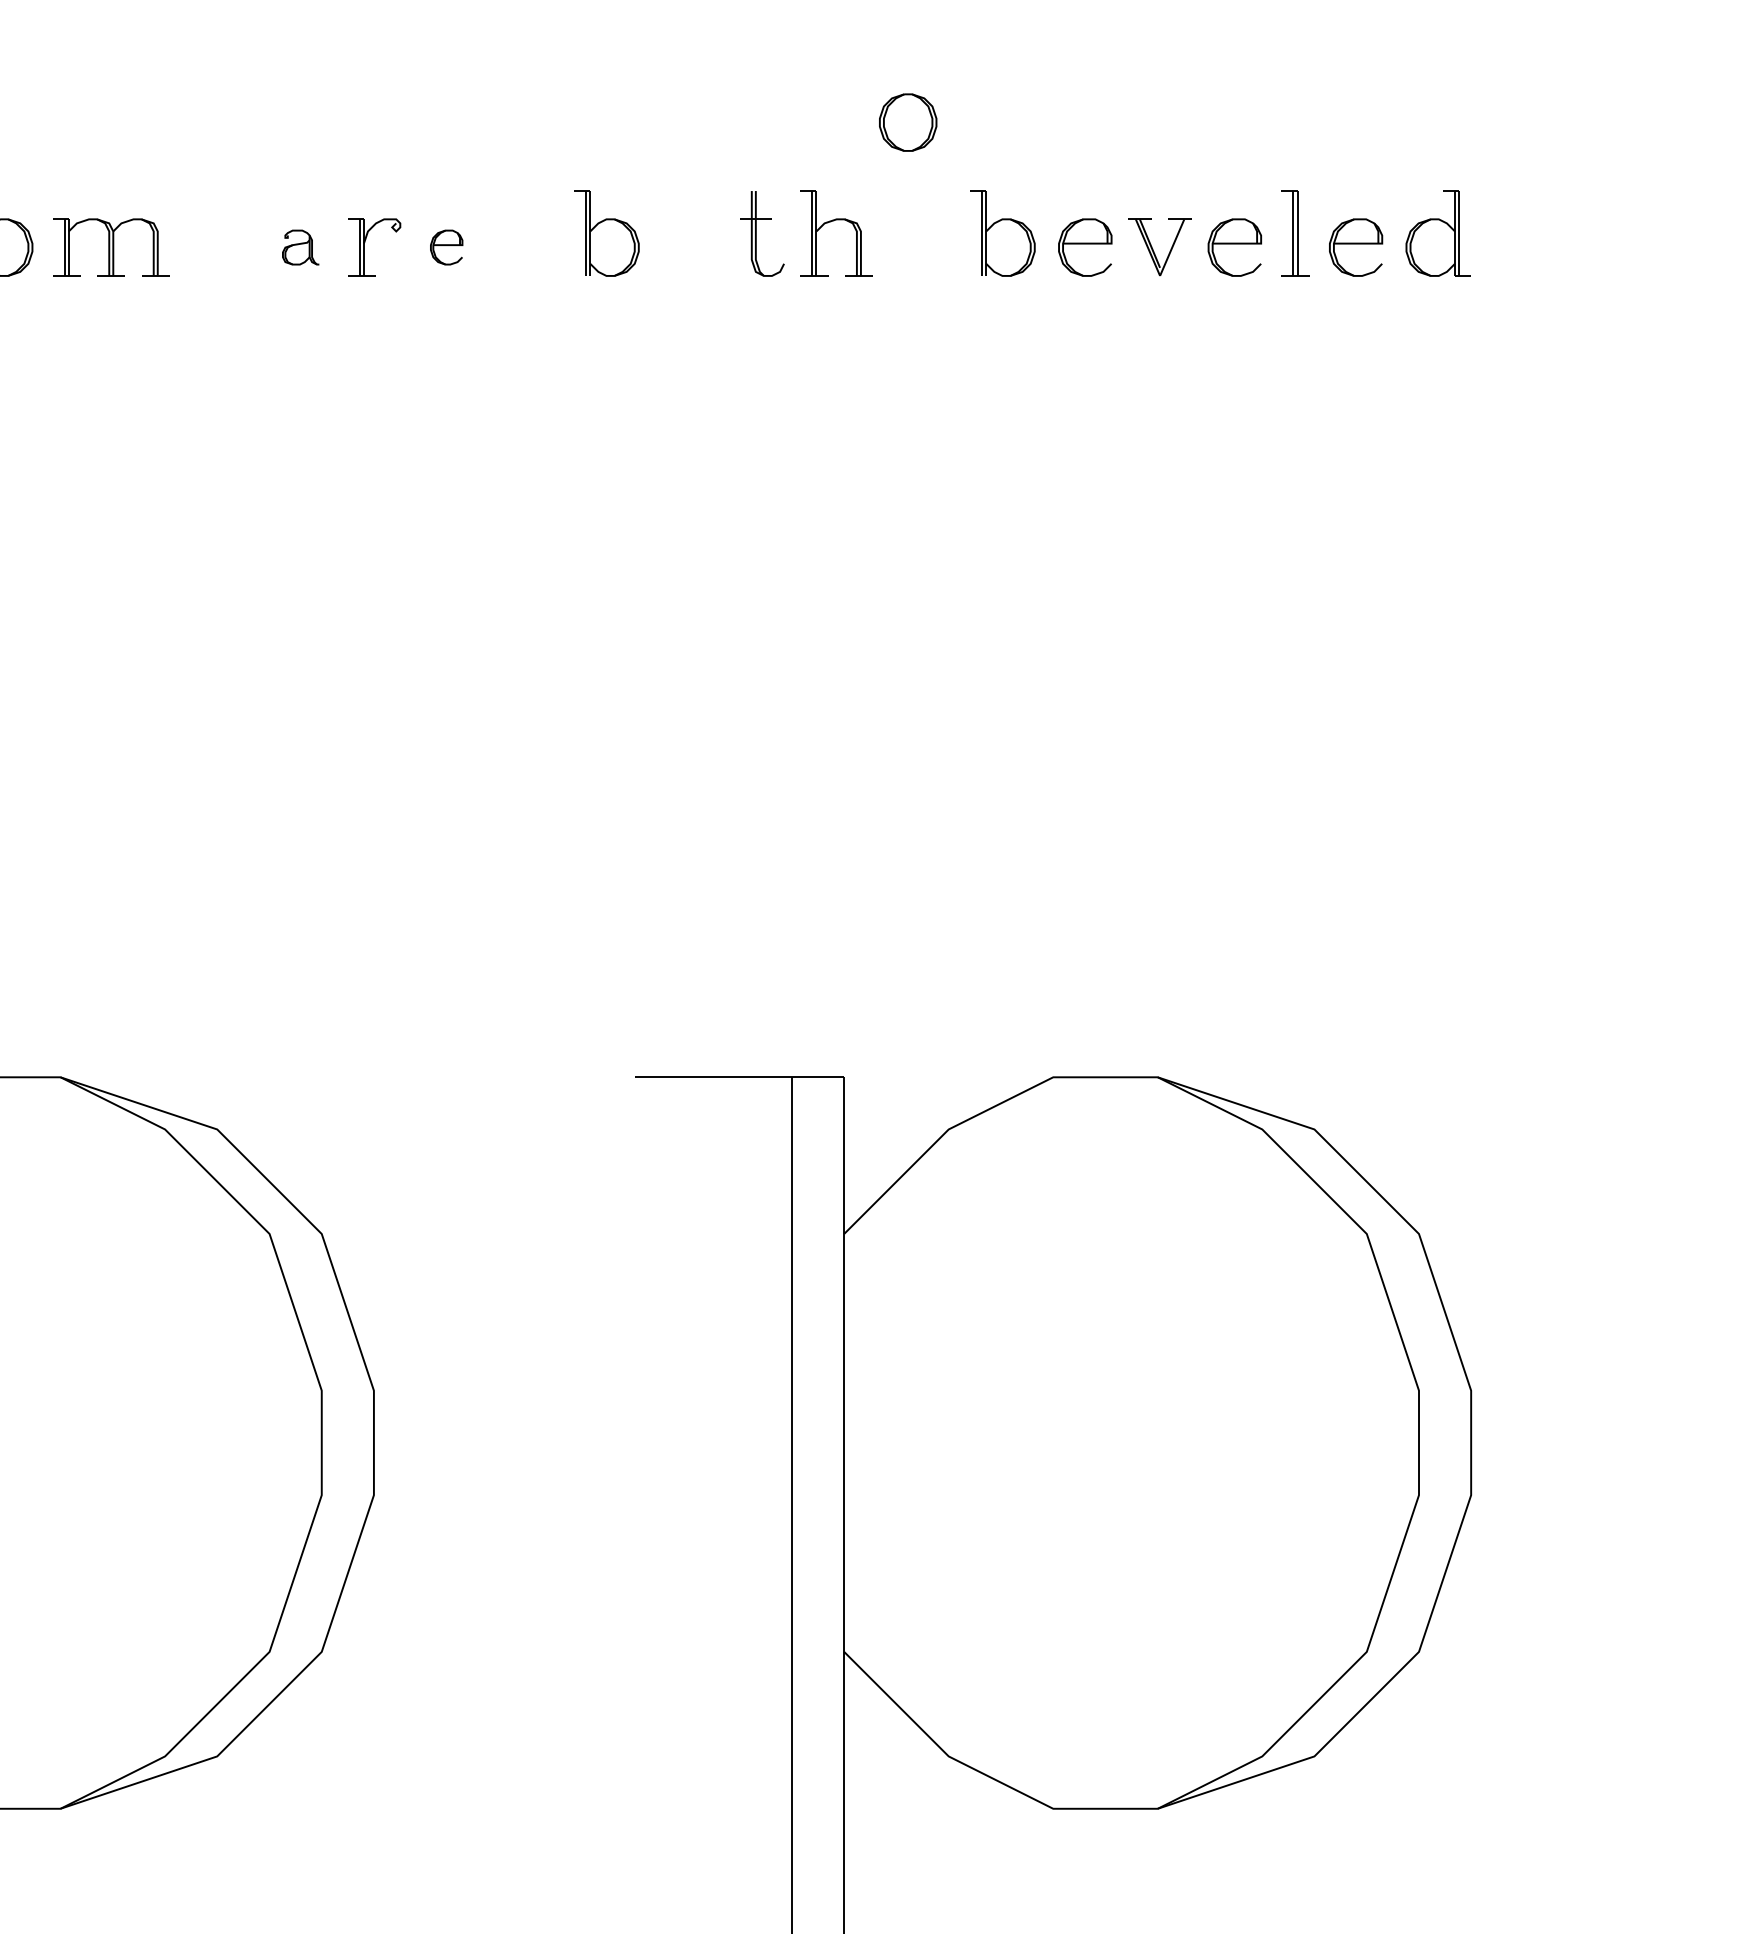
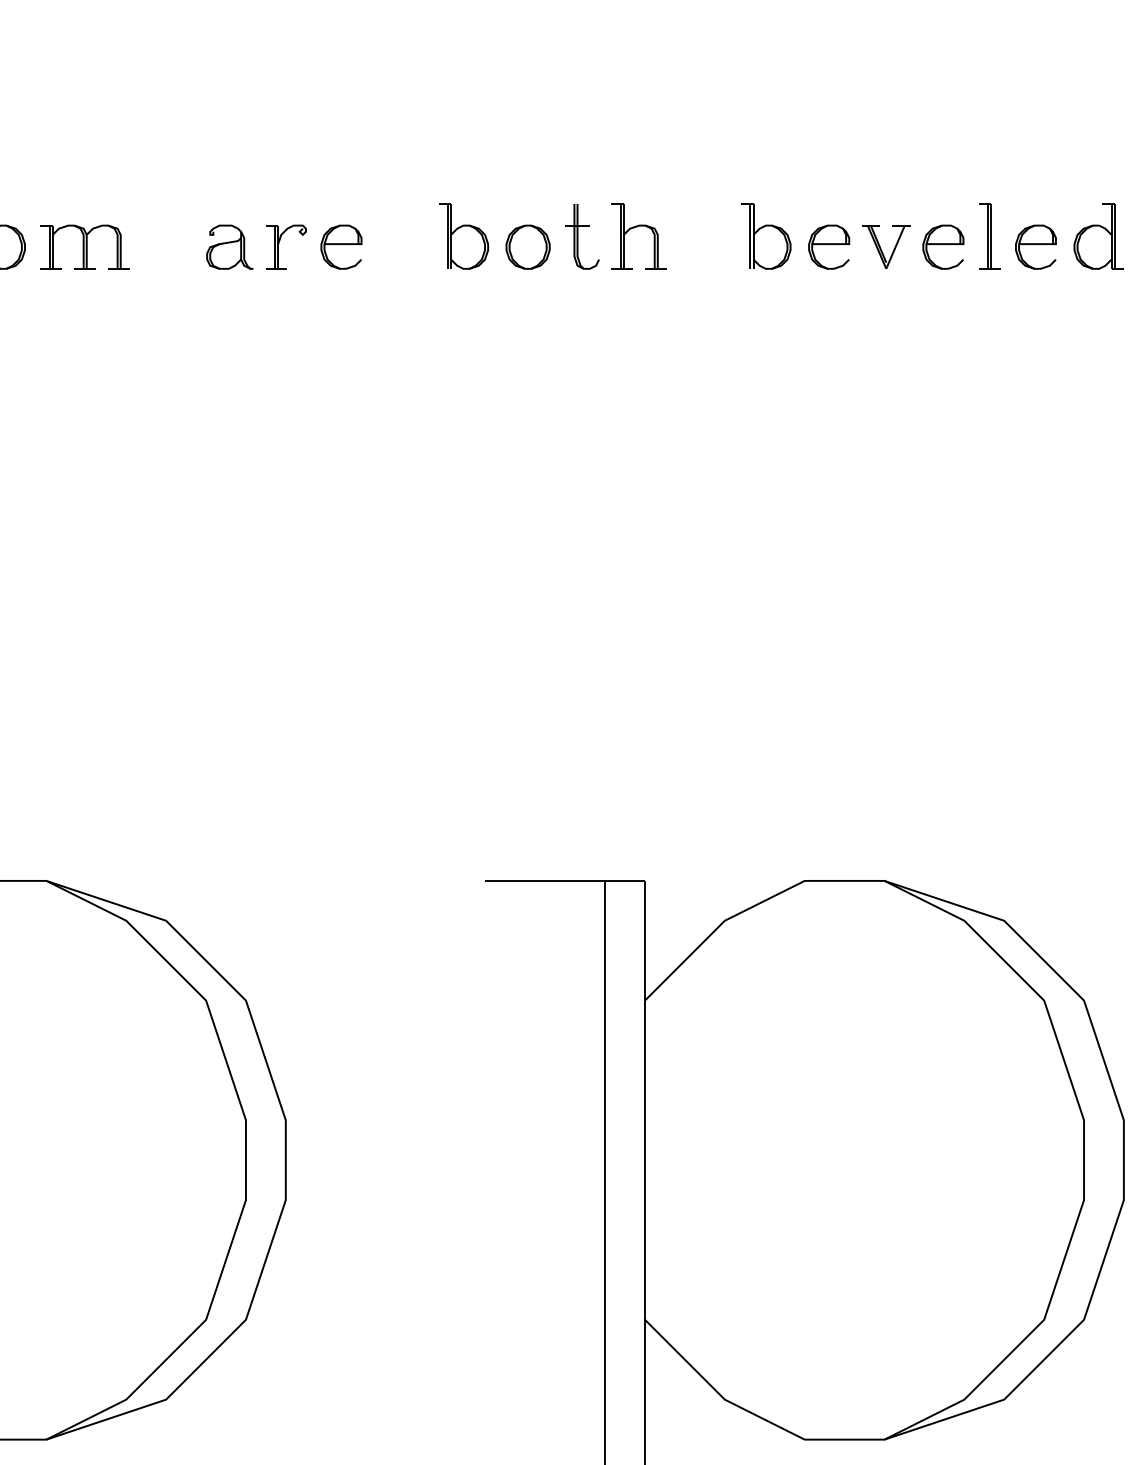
part: (908, 122) -> (528, 247), moved
part: (300, 247) -> (229, 247), size x1.67
part: (446, 247) -> (341, 247), size x1.67

